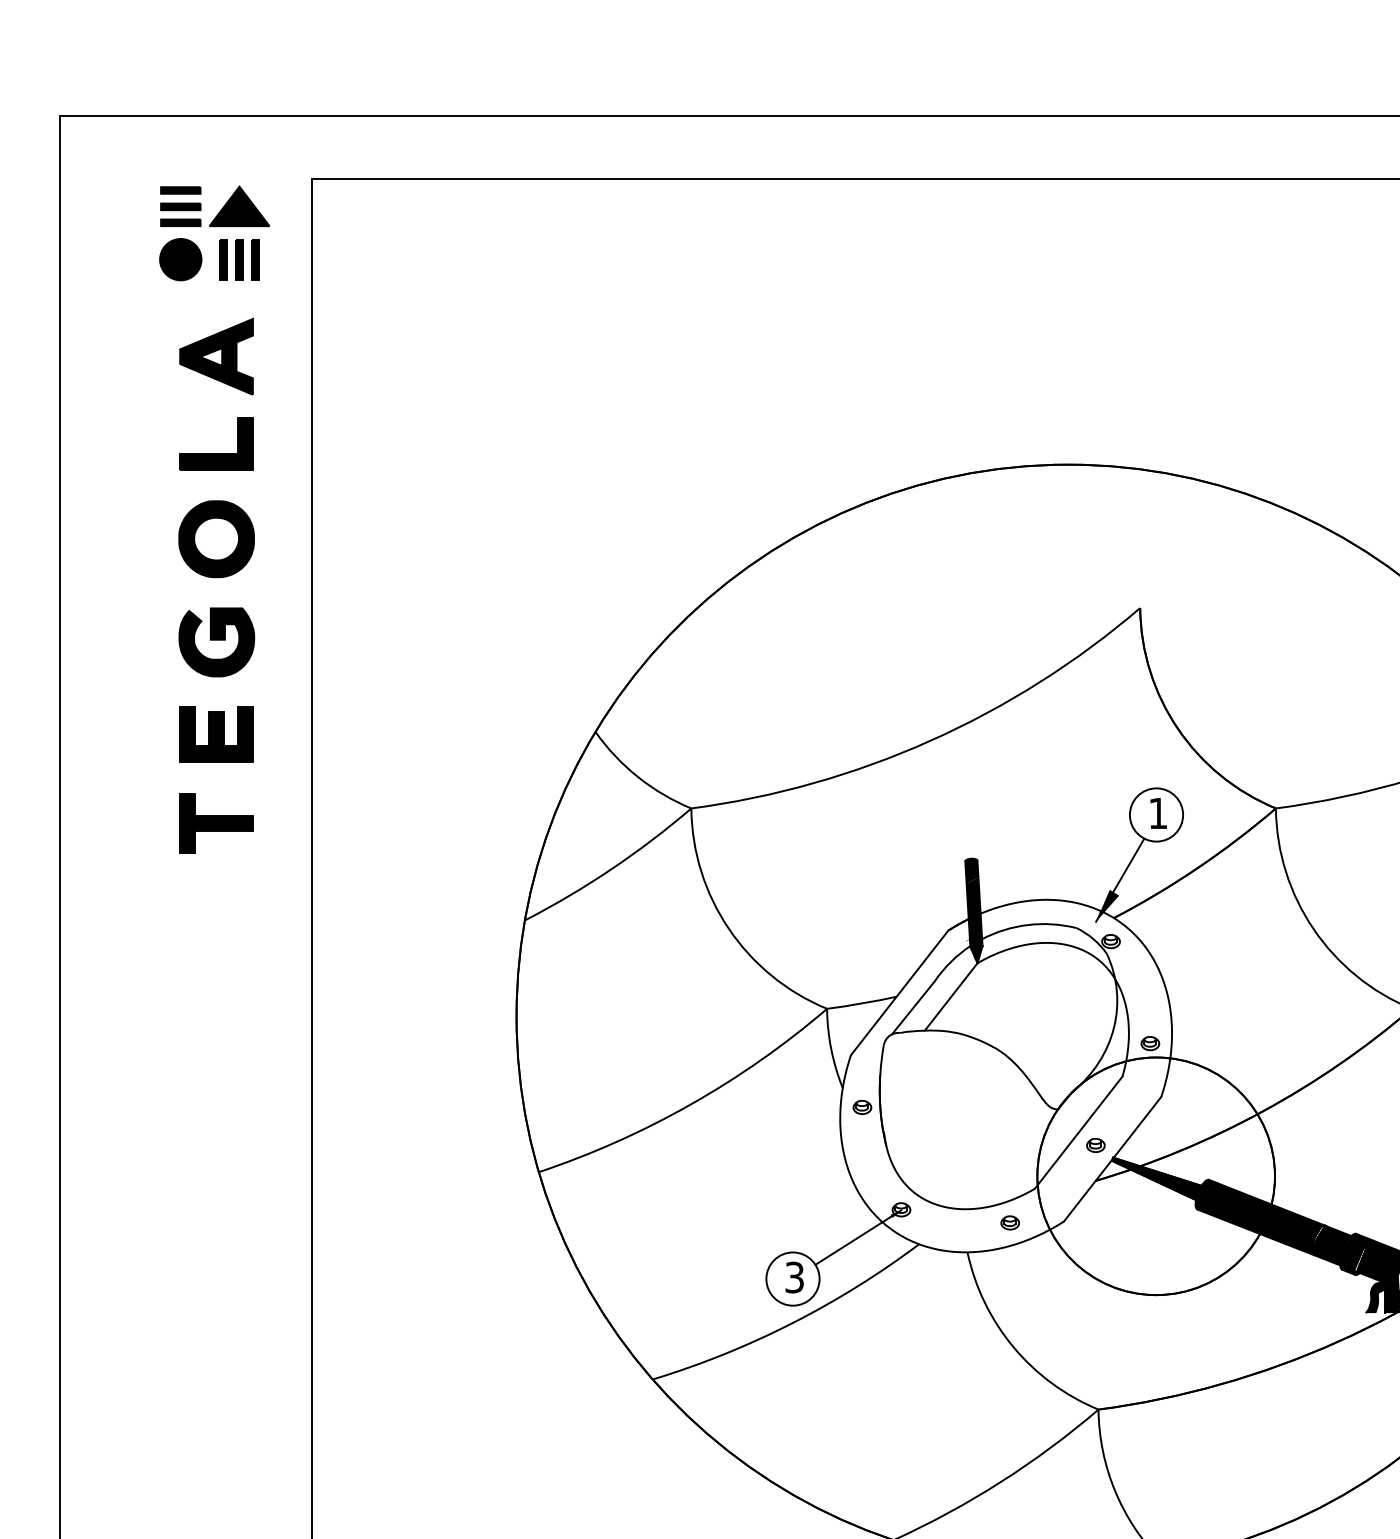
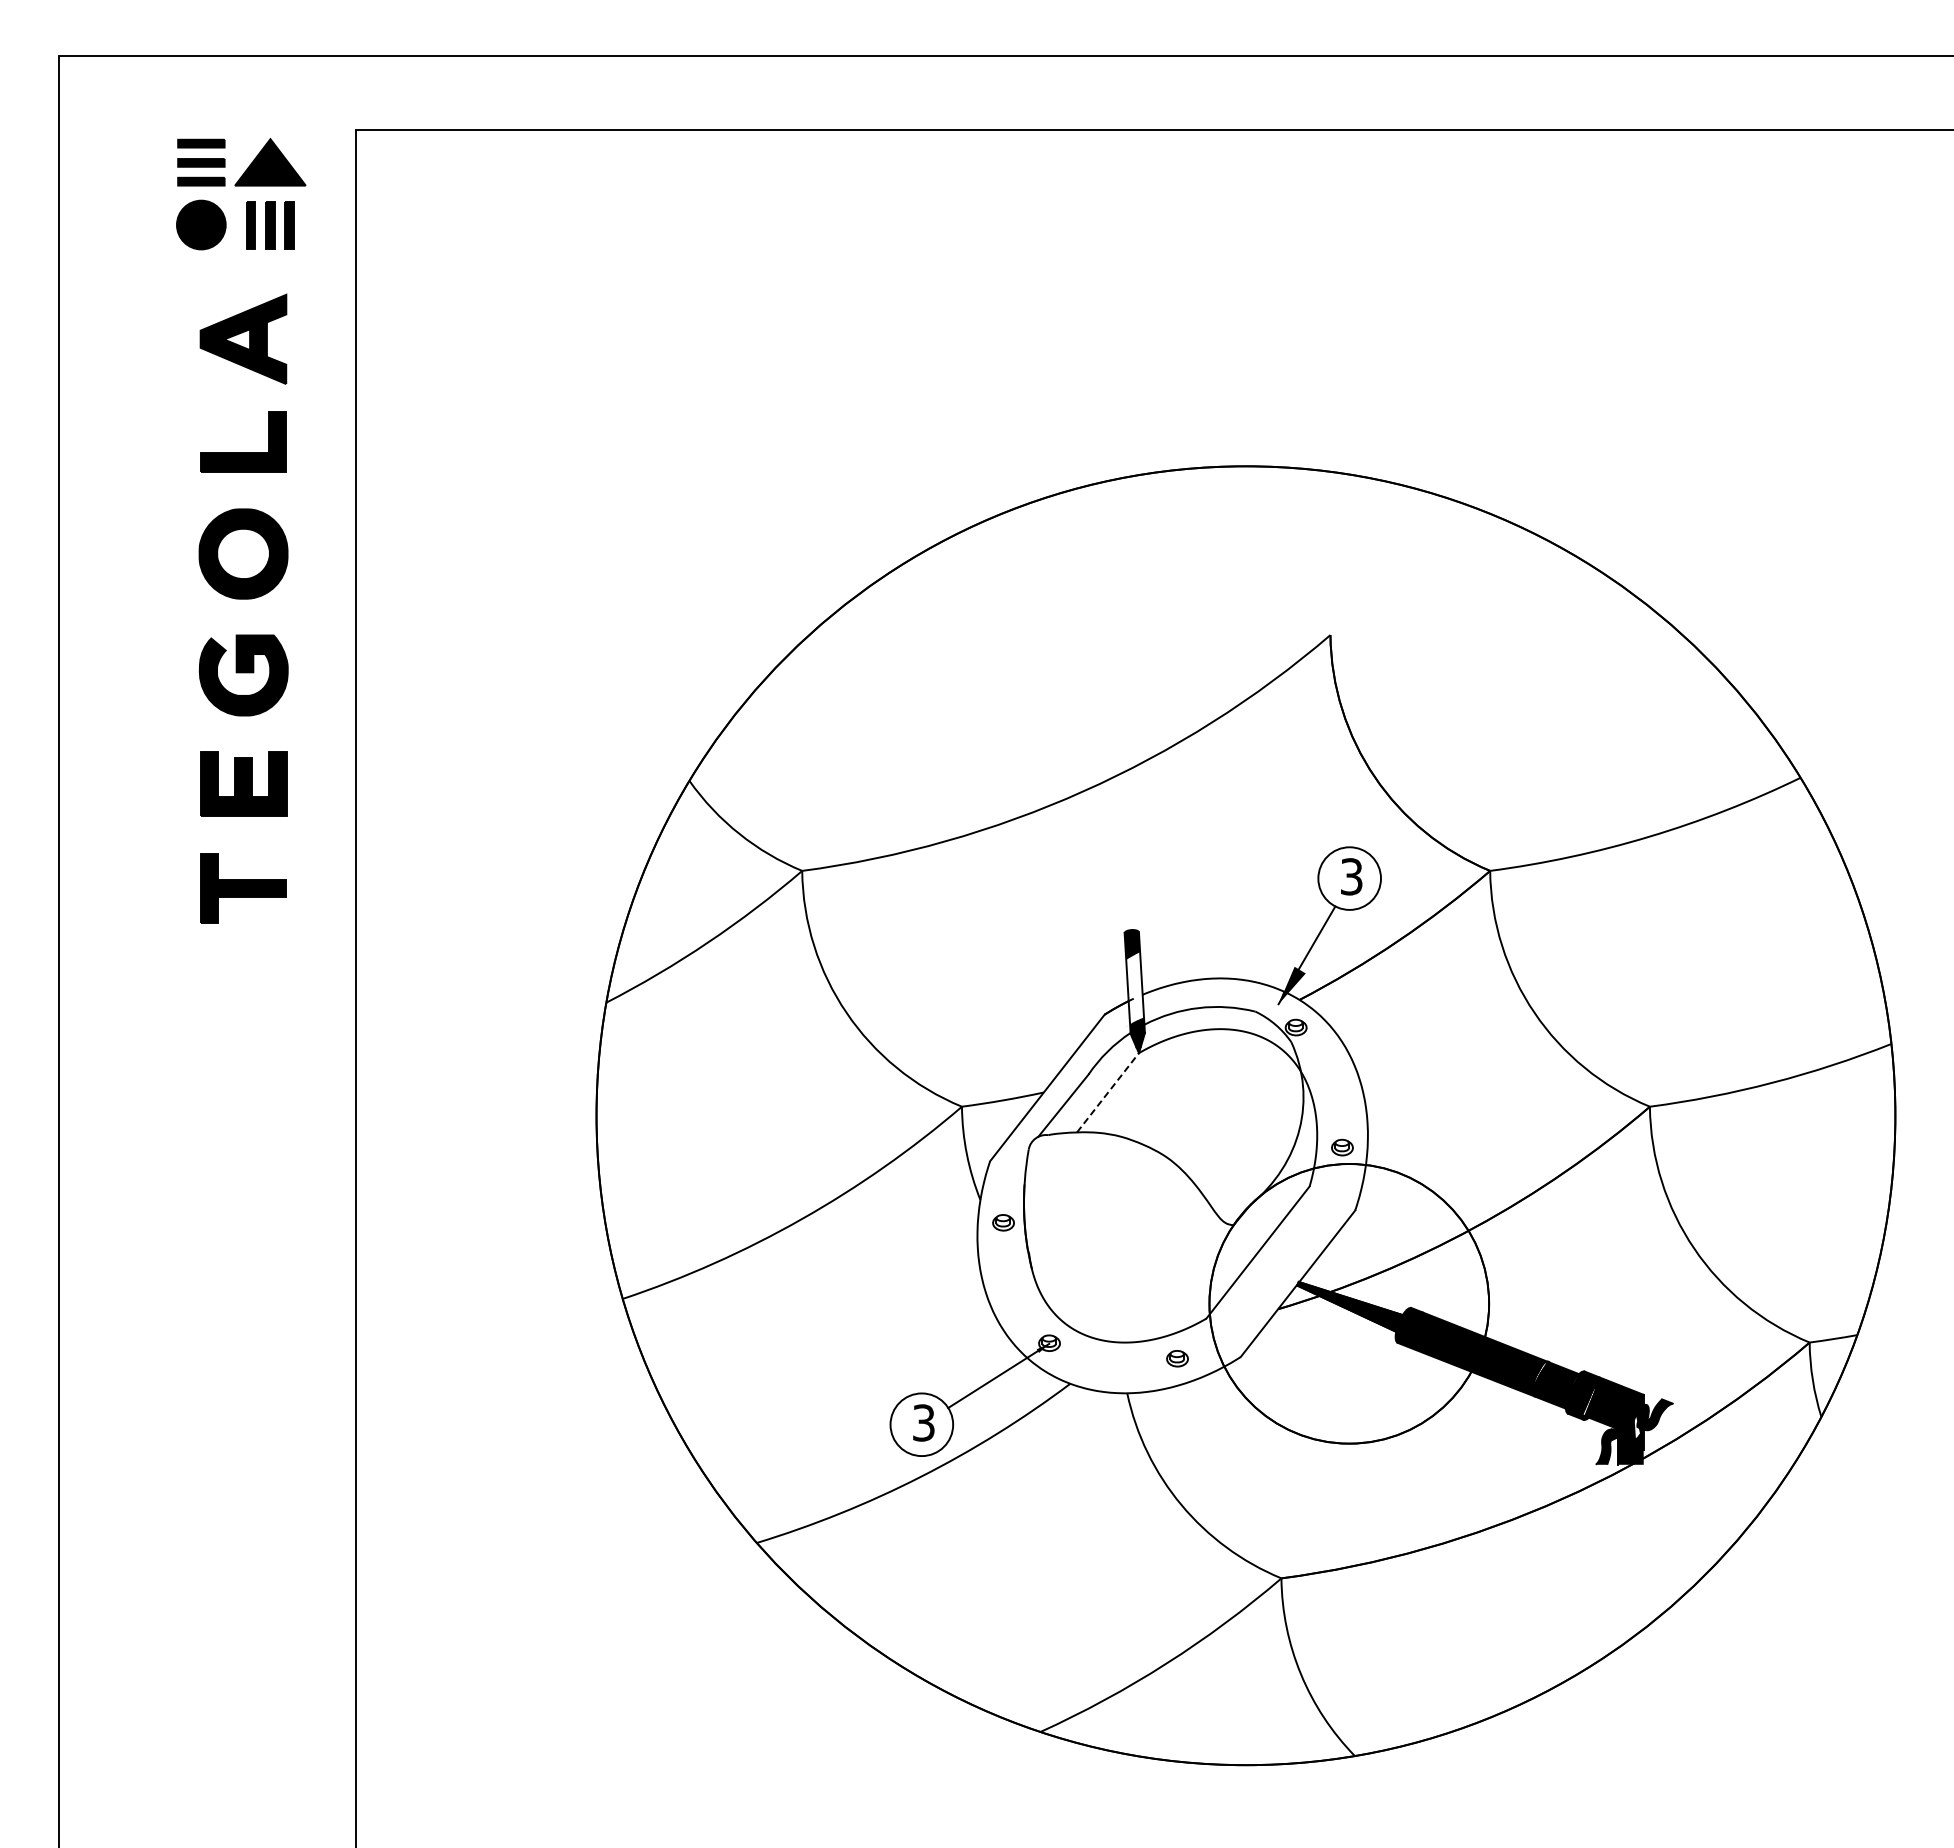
text: (1158, 813) -> (1351, 876), 1 -> 3
fill: (973, 910) -> (1134, 990), removed
line: (951, 996) -> (1108, 1092), solid -> dashed
part: (1096, 1145) -> (1278, 1267), removed

